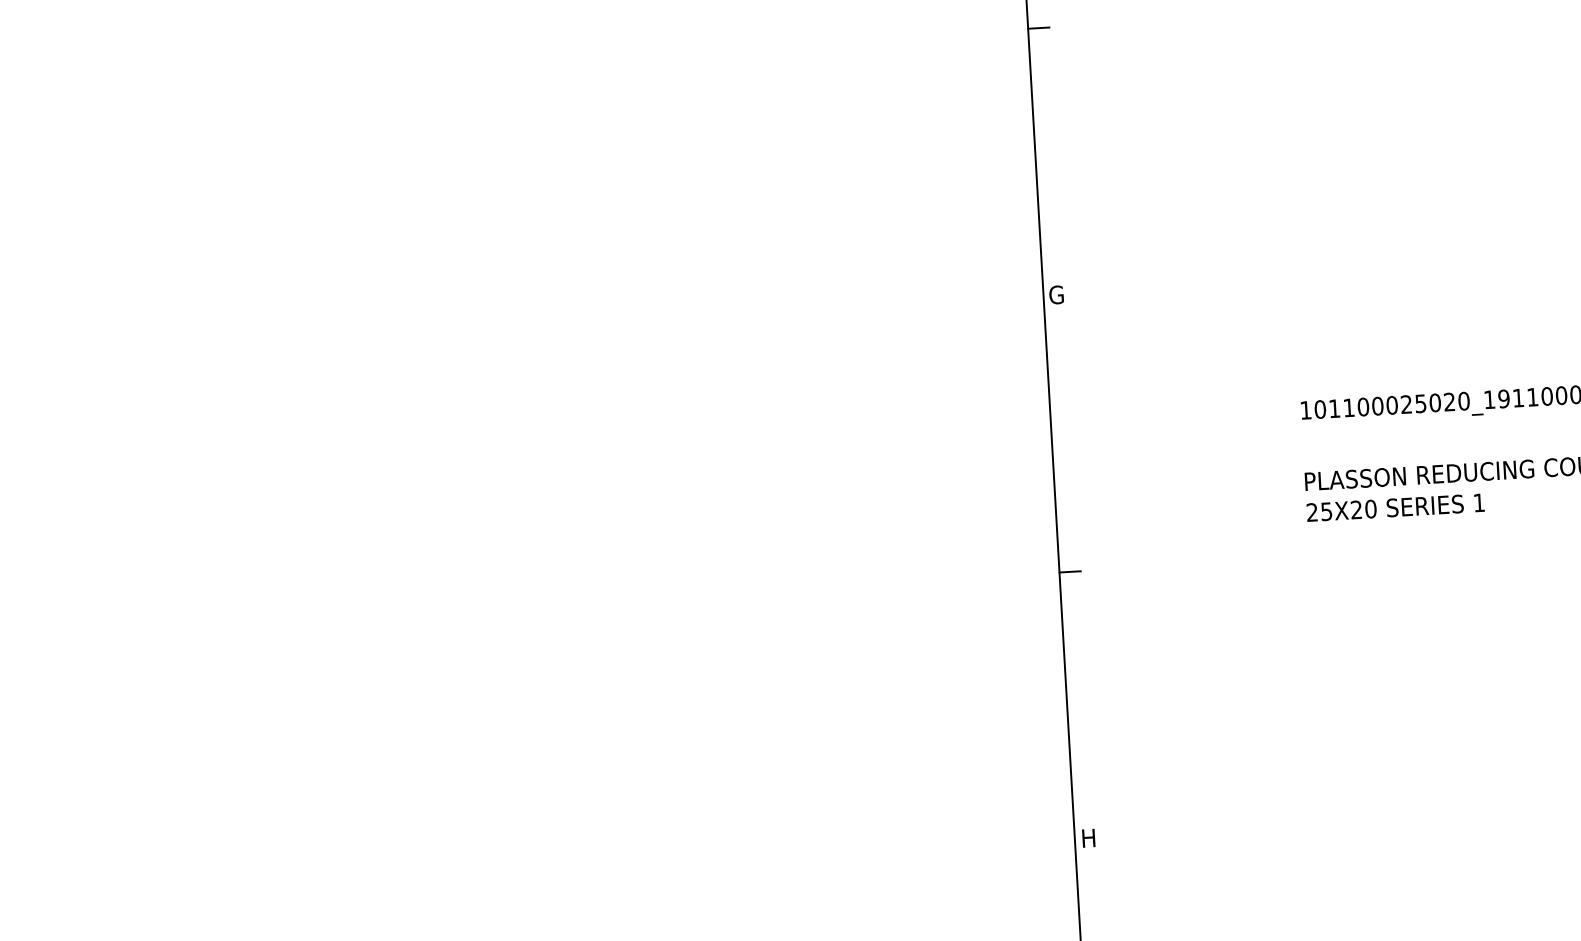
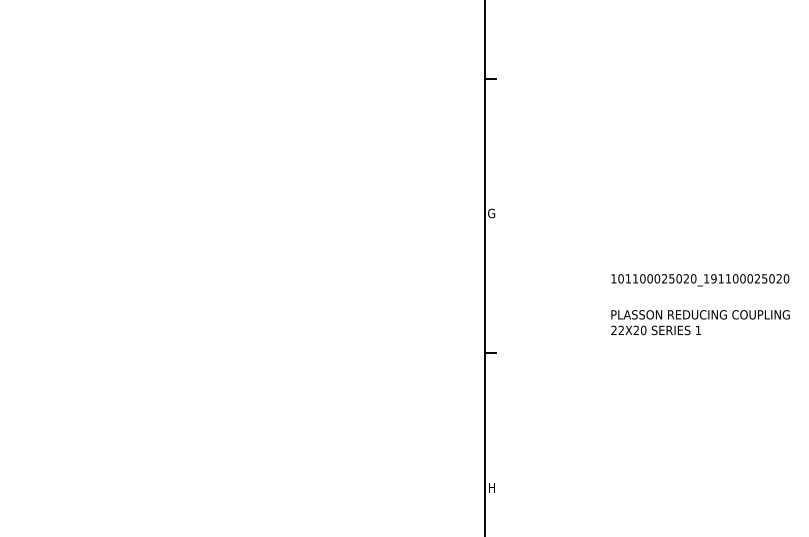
text: (1325, 511) -> (620, 330), 25X20 -> 22X20

